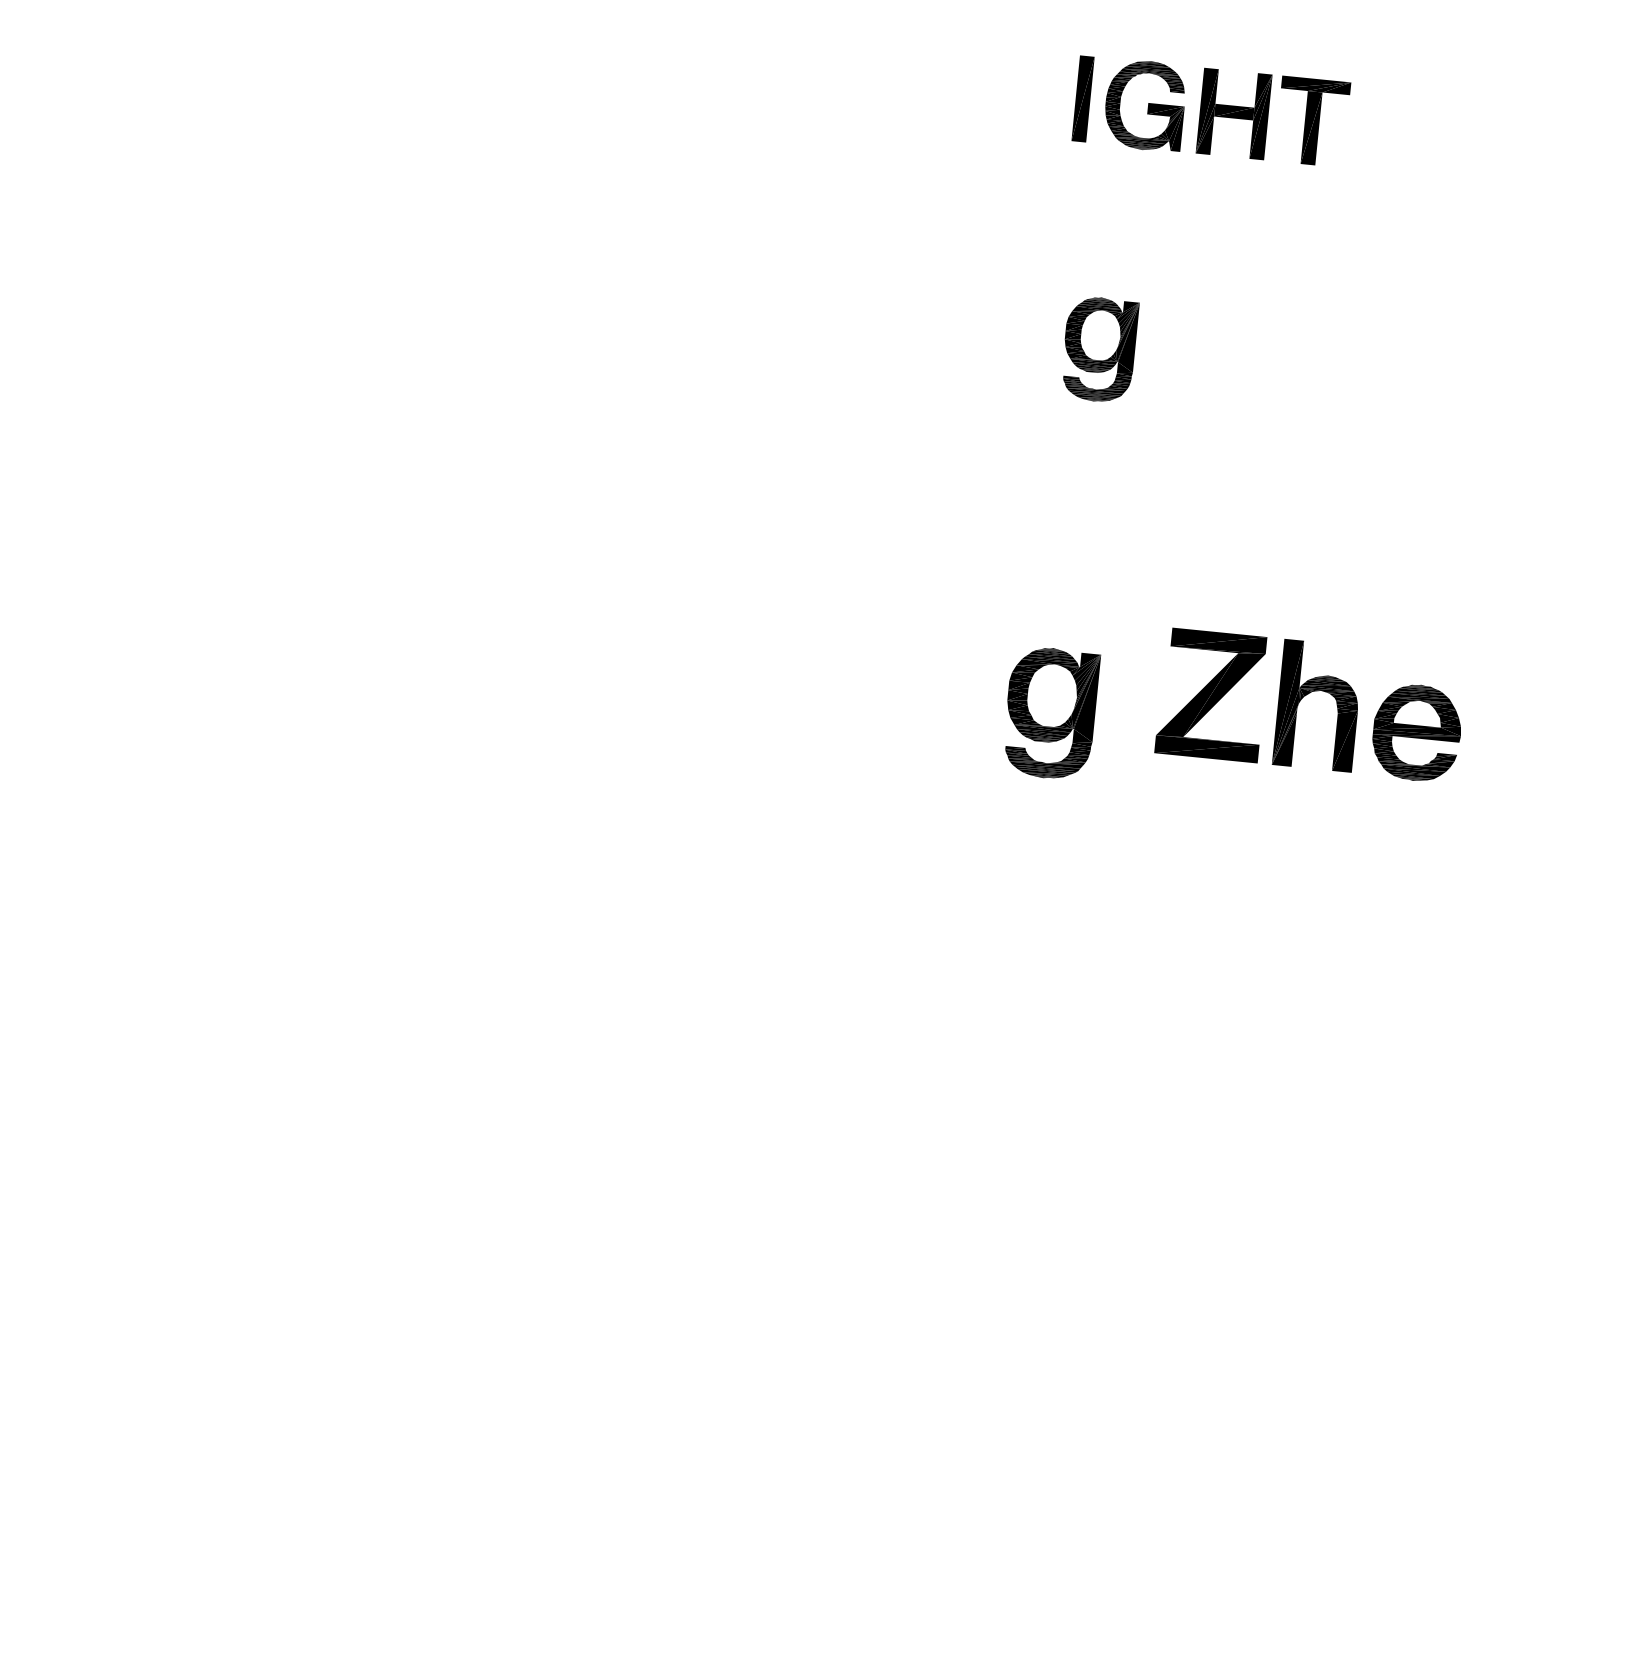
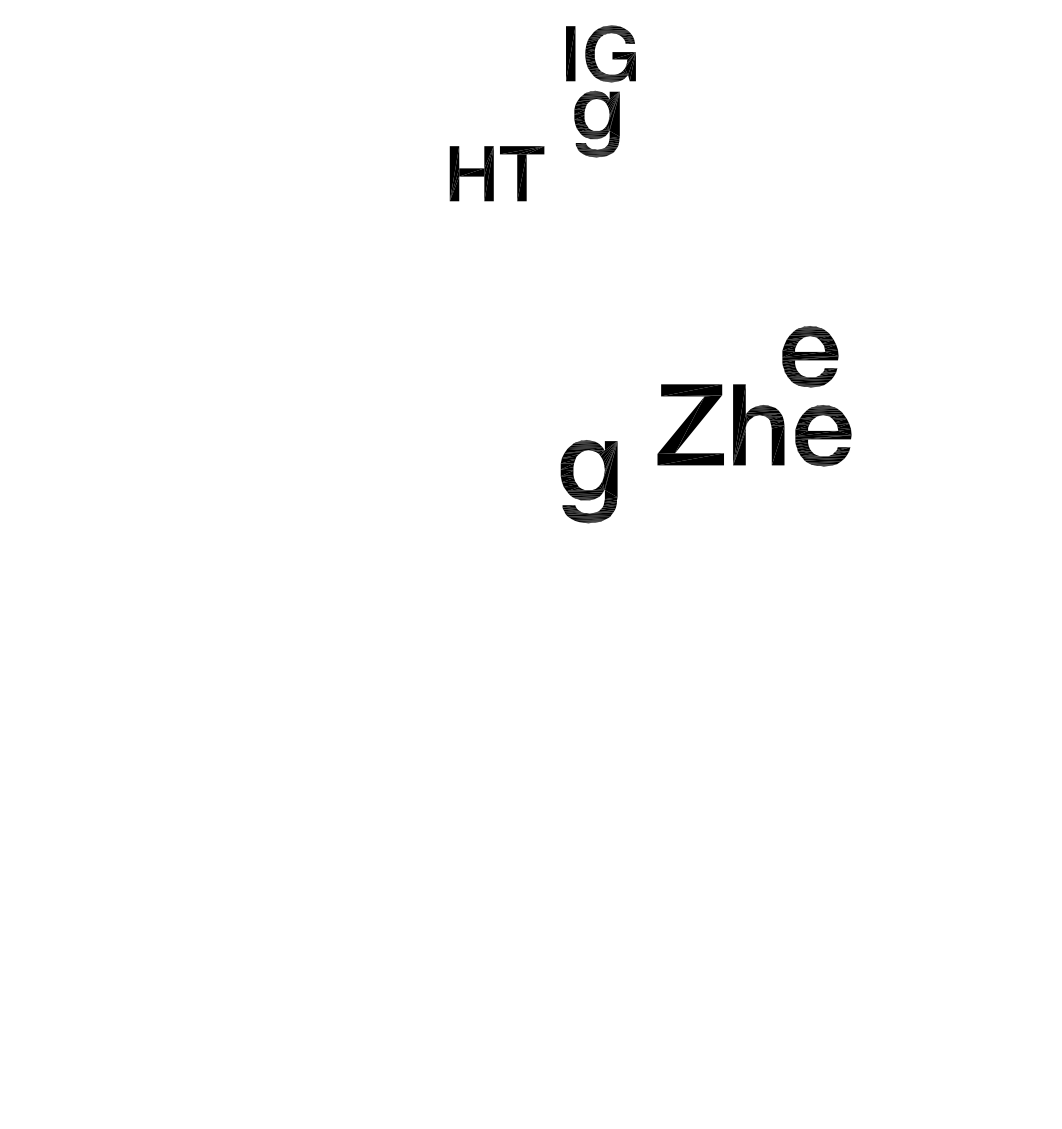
part: (1272, 117) -> (496, 173), moved
part: (1098, 348) -> (596, 123), moved
part: (1409, 607) -> (810, 356), added
part: (1049, 713) -> (588, 481), moved

